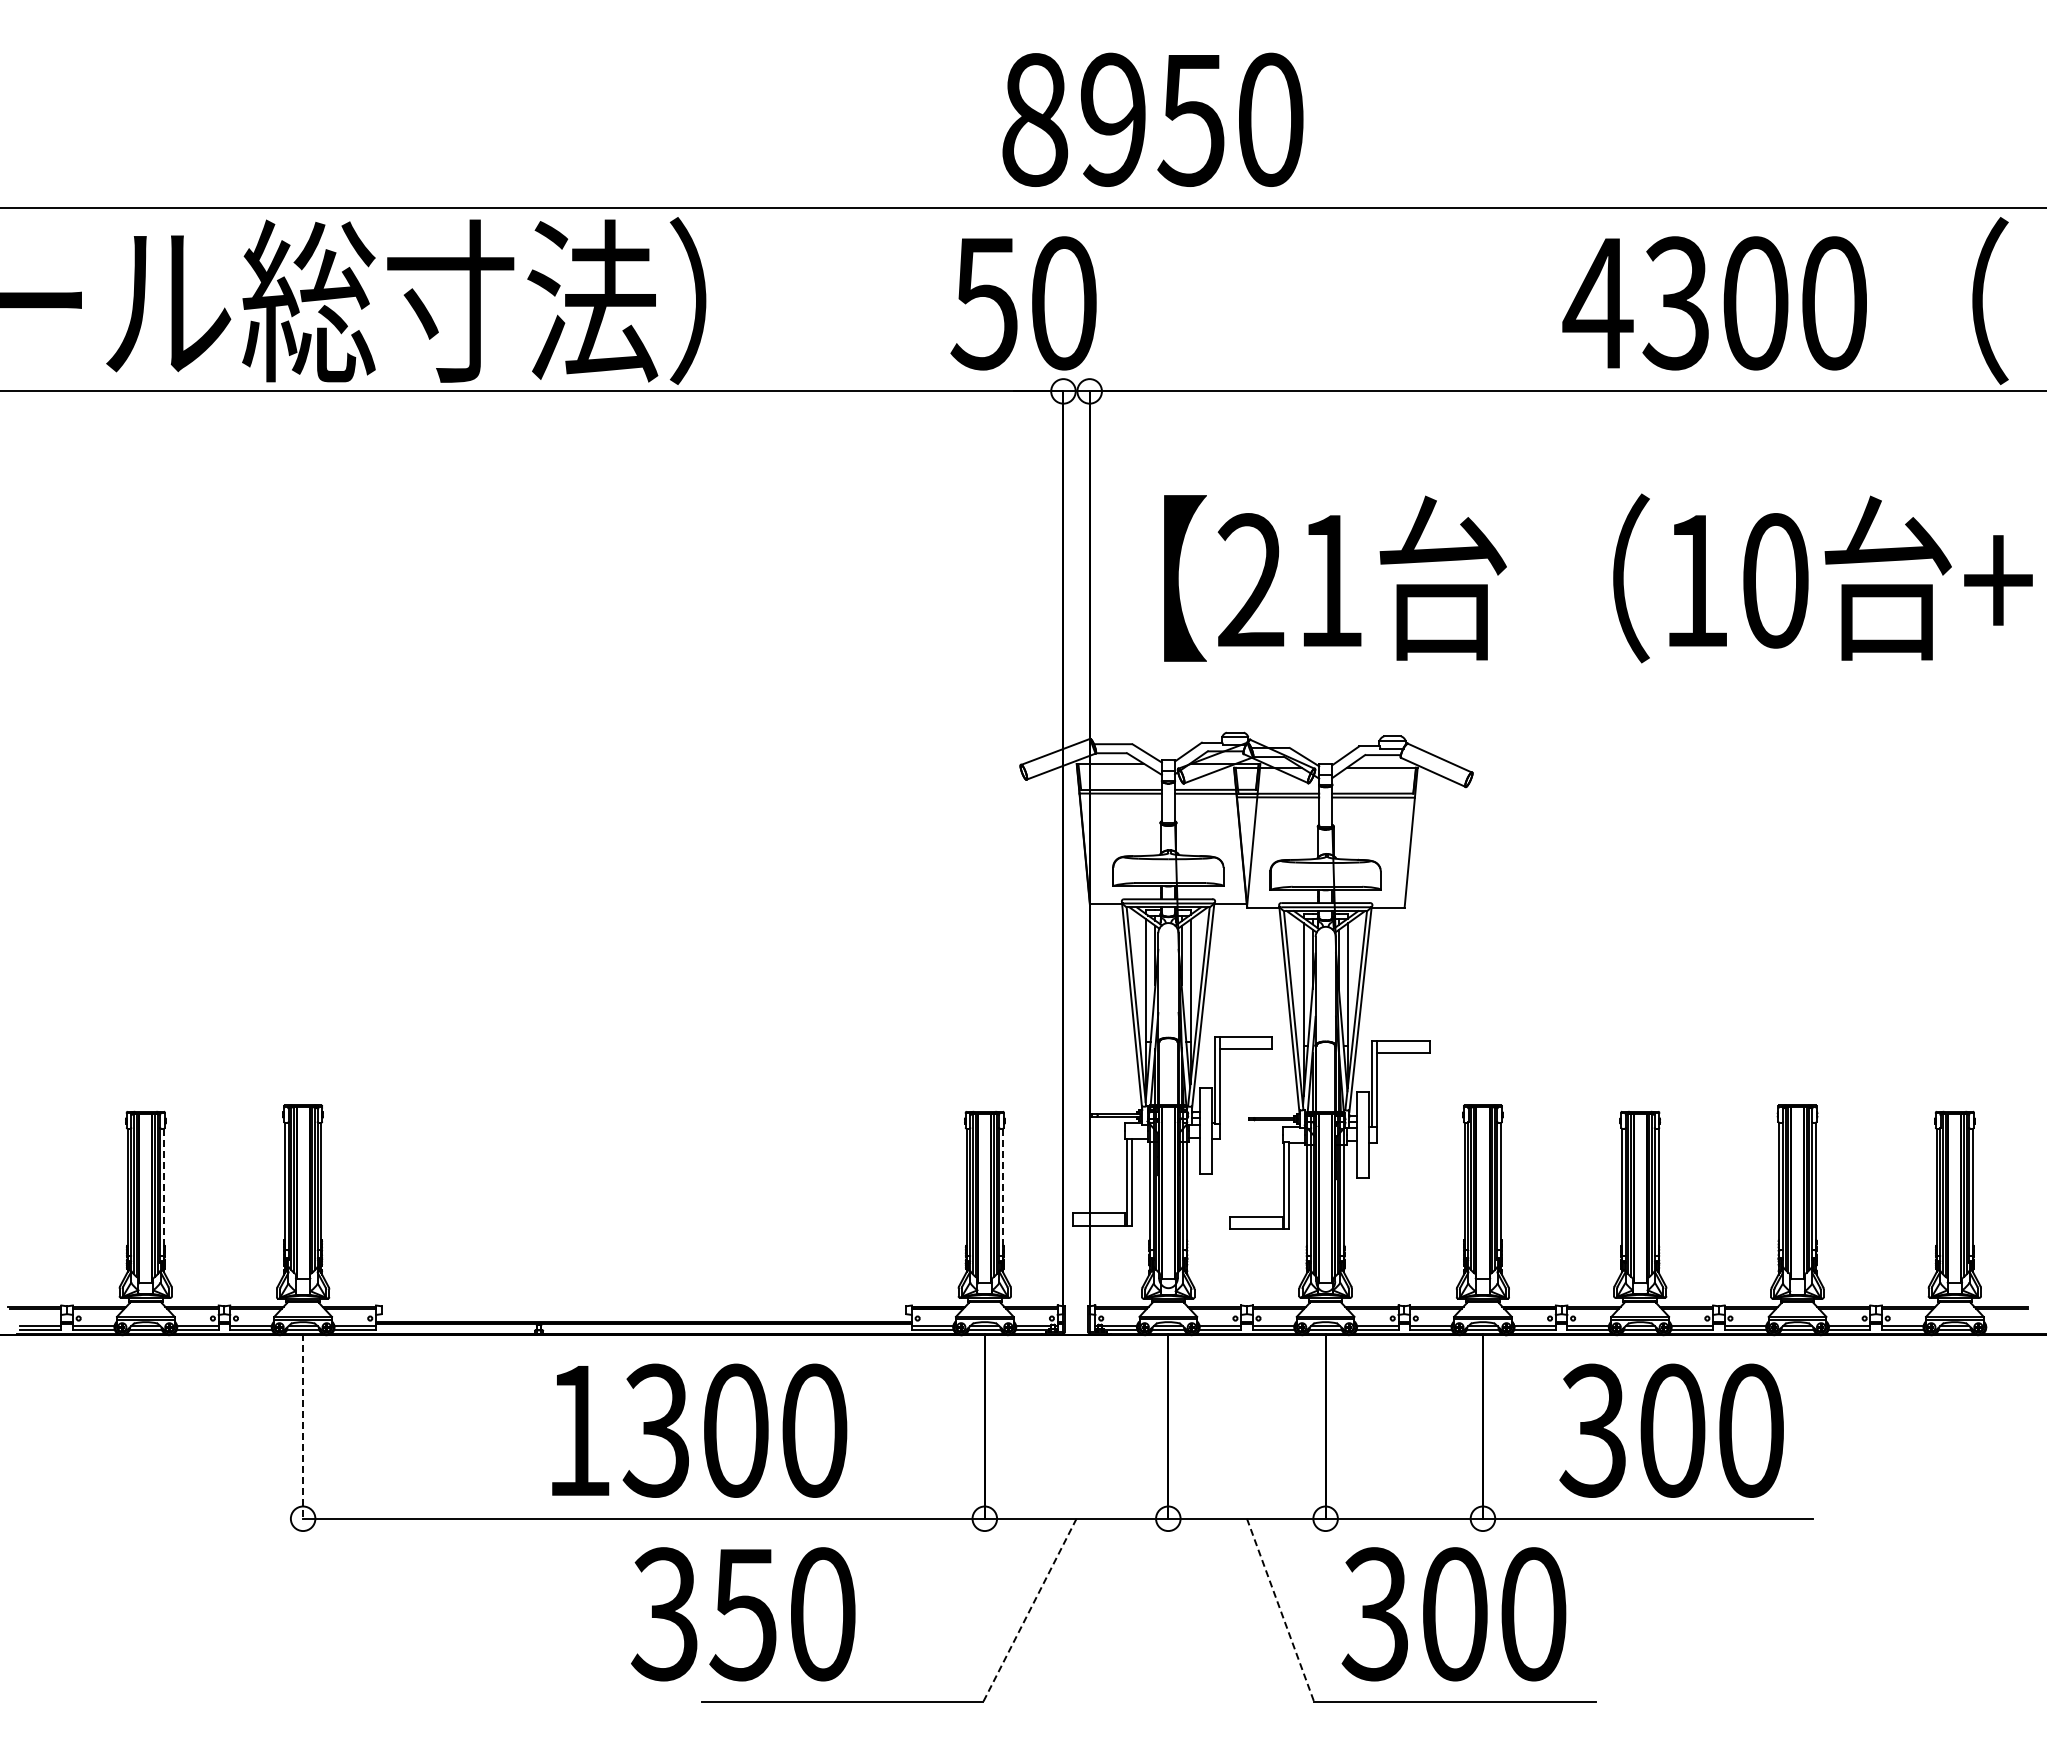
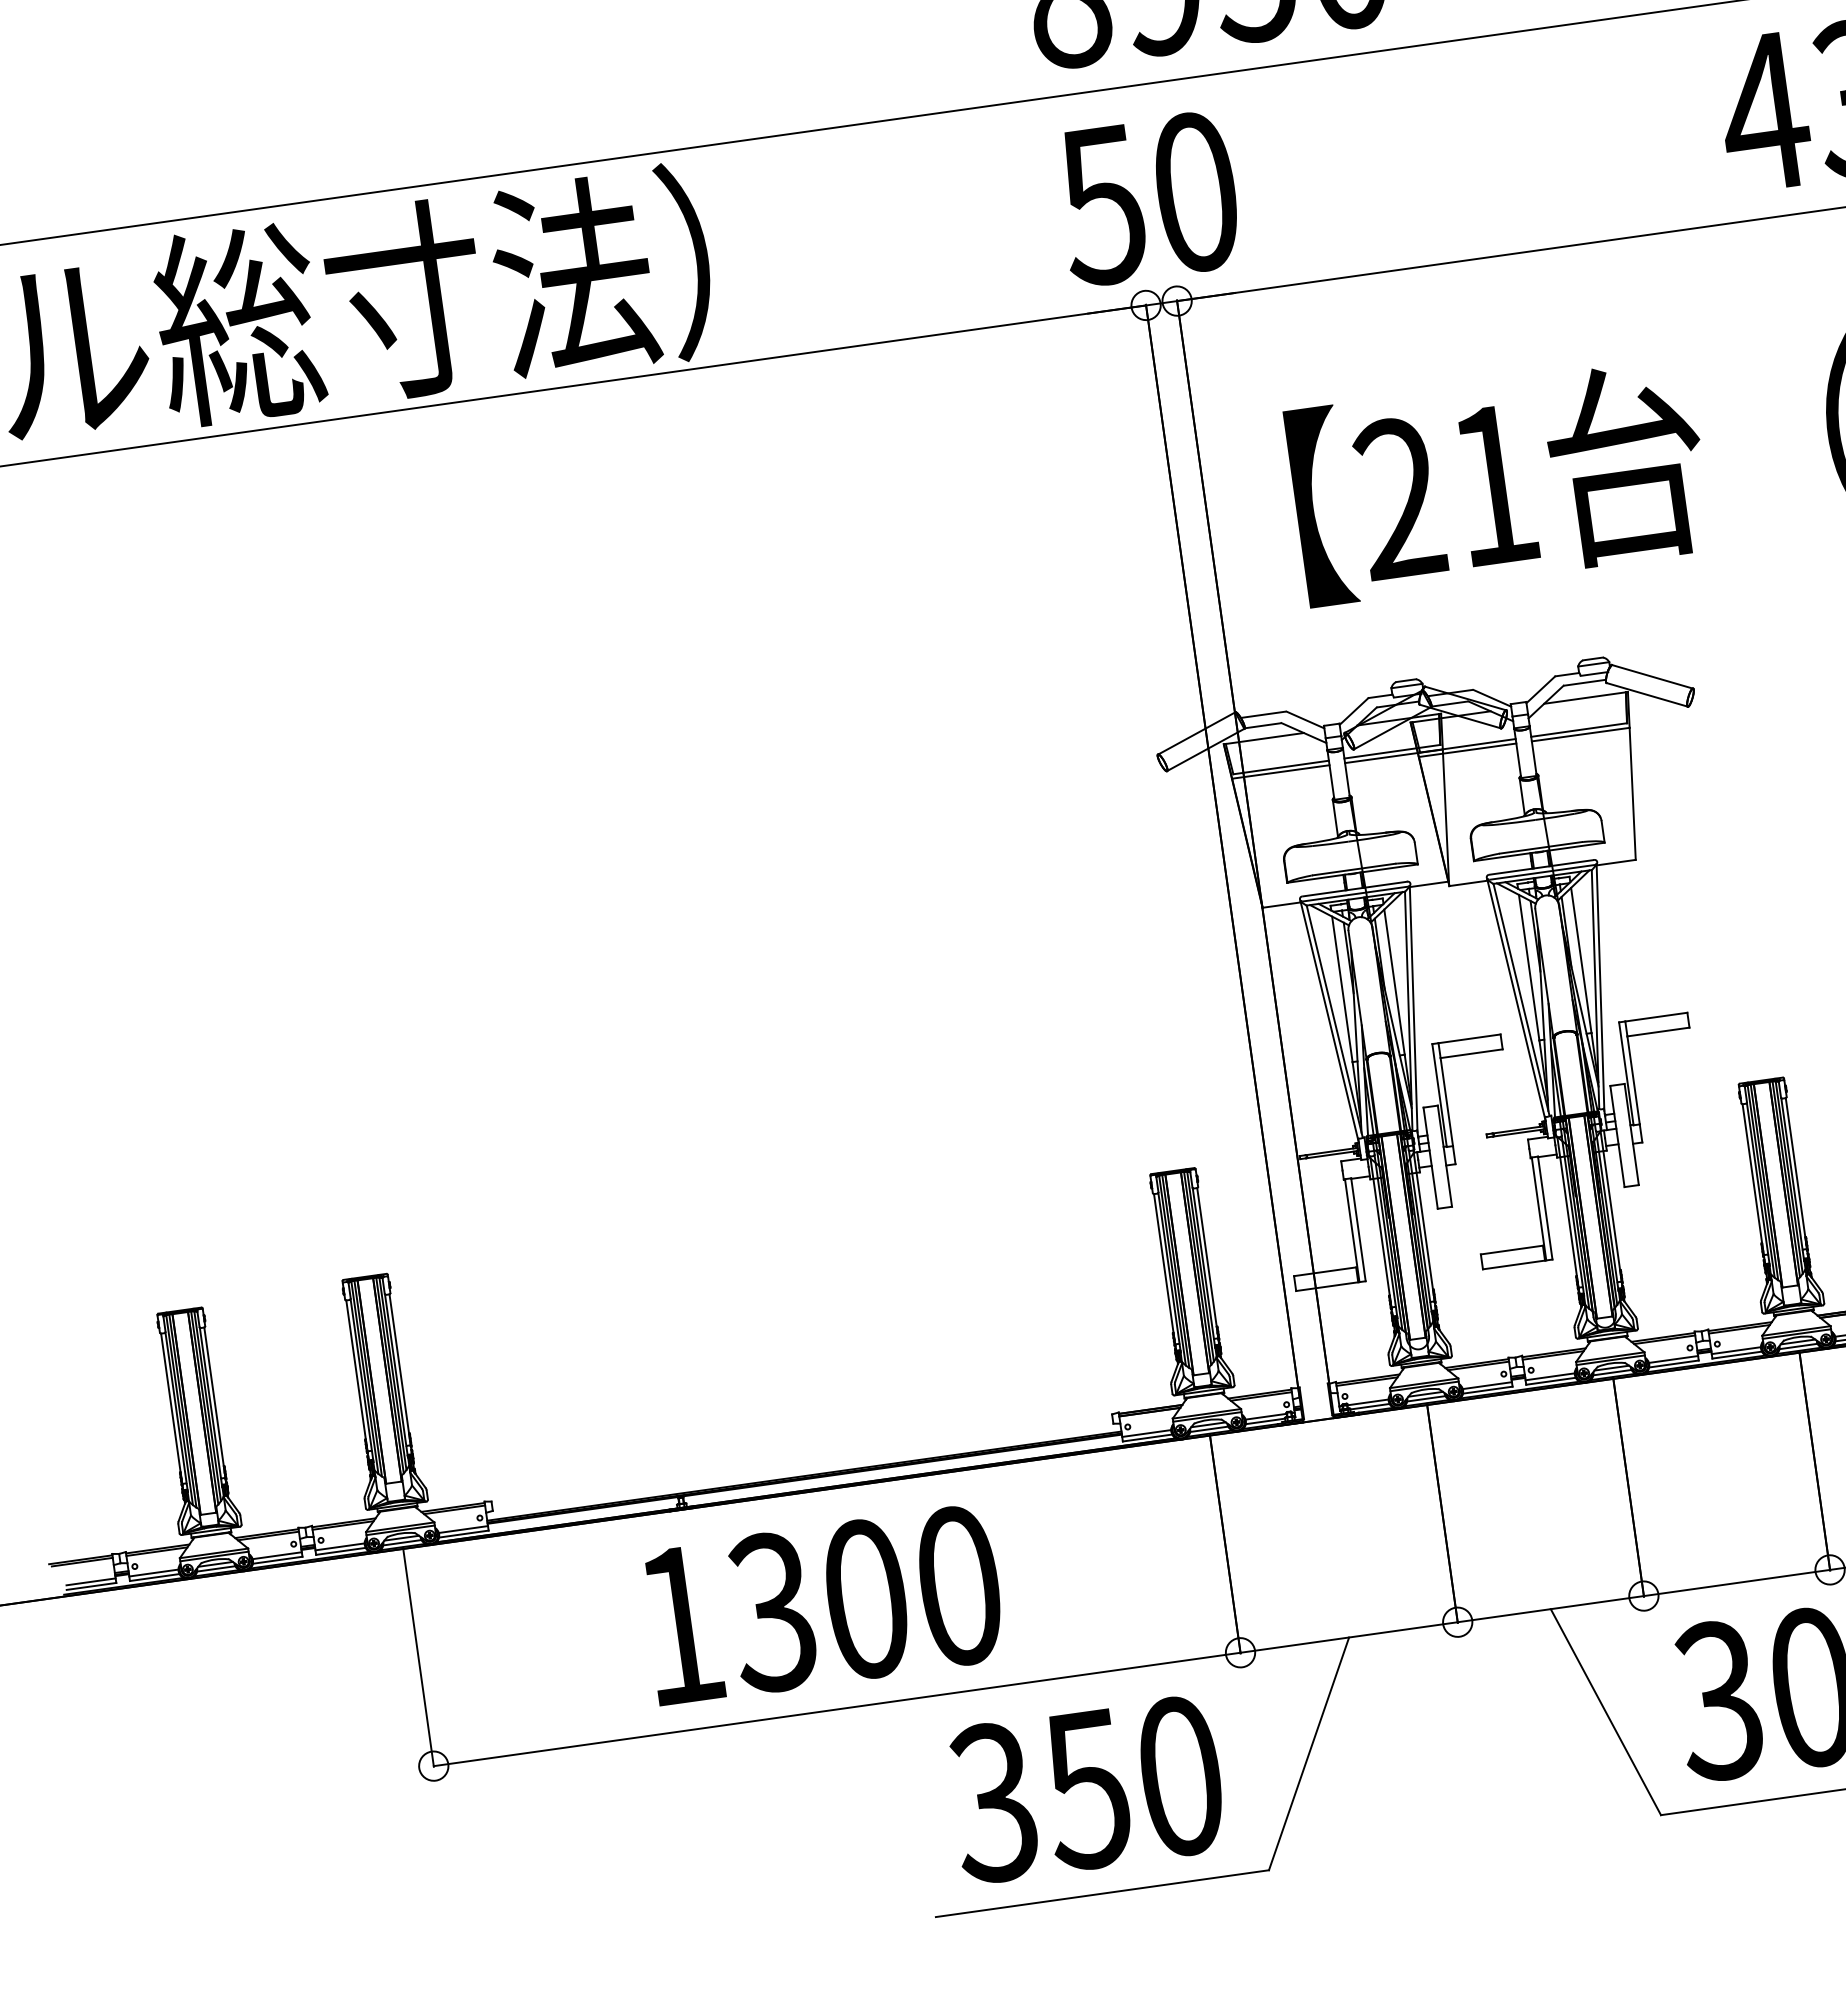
text: (1023, 303) -> (1148, 199), moved
line: (164, 1192) -> (215, 1403), dashed -> solid
line: (1003, 1192) -> (1208, 1263), dashed -> solid
line: (303, 1426) -> (418, 1656), dashed -> solid
text: (699, 1430) -> (823, 1604), moved
line: (1029, 1610) -> (1308, 1753), dashed -> solid
line: (1280, 1610) -> (1605, 1712), dashed -> solid
text: (743, 1614) -> (1086, 1789), moved

